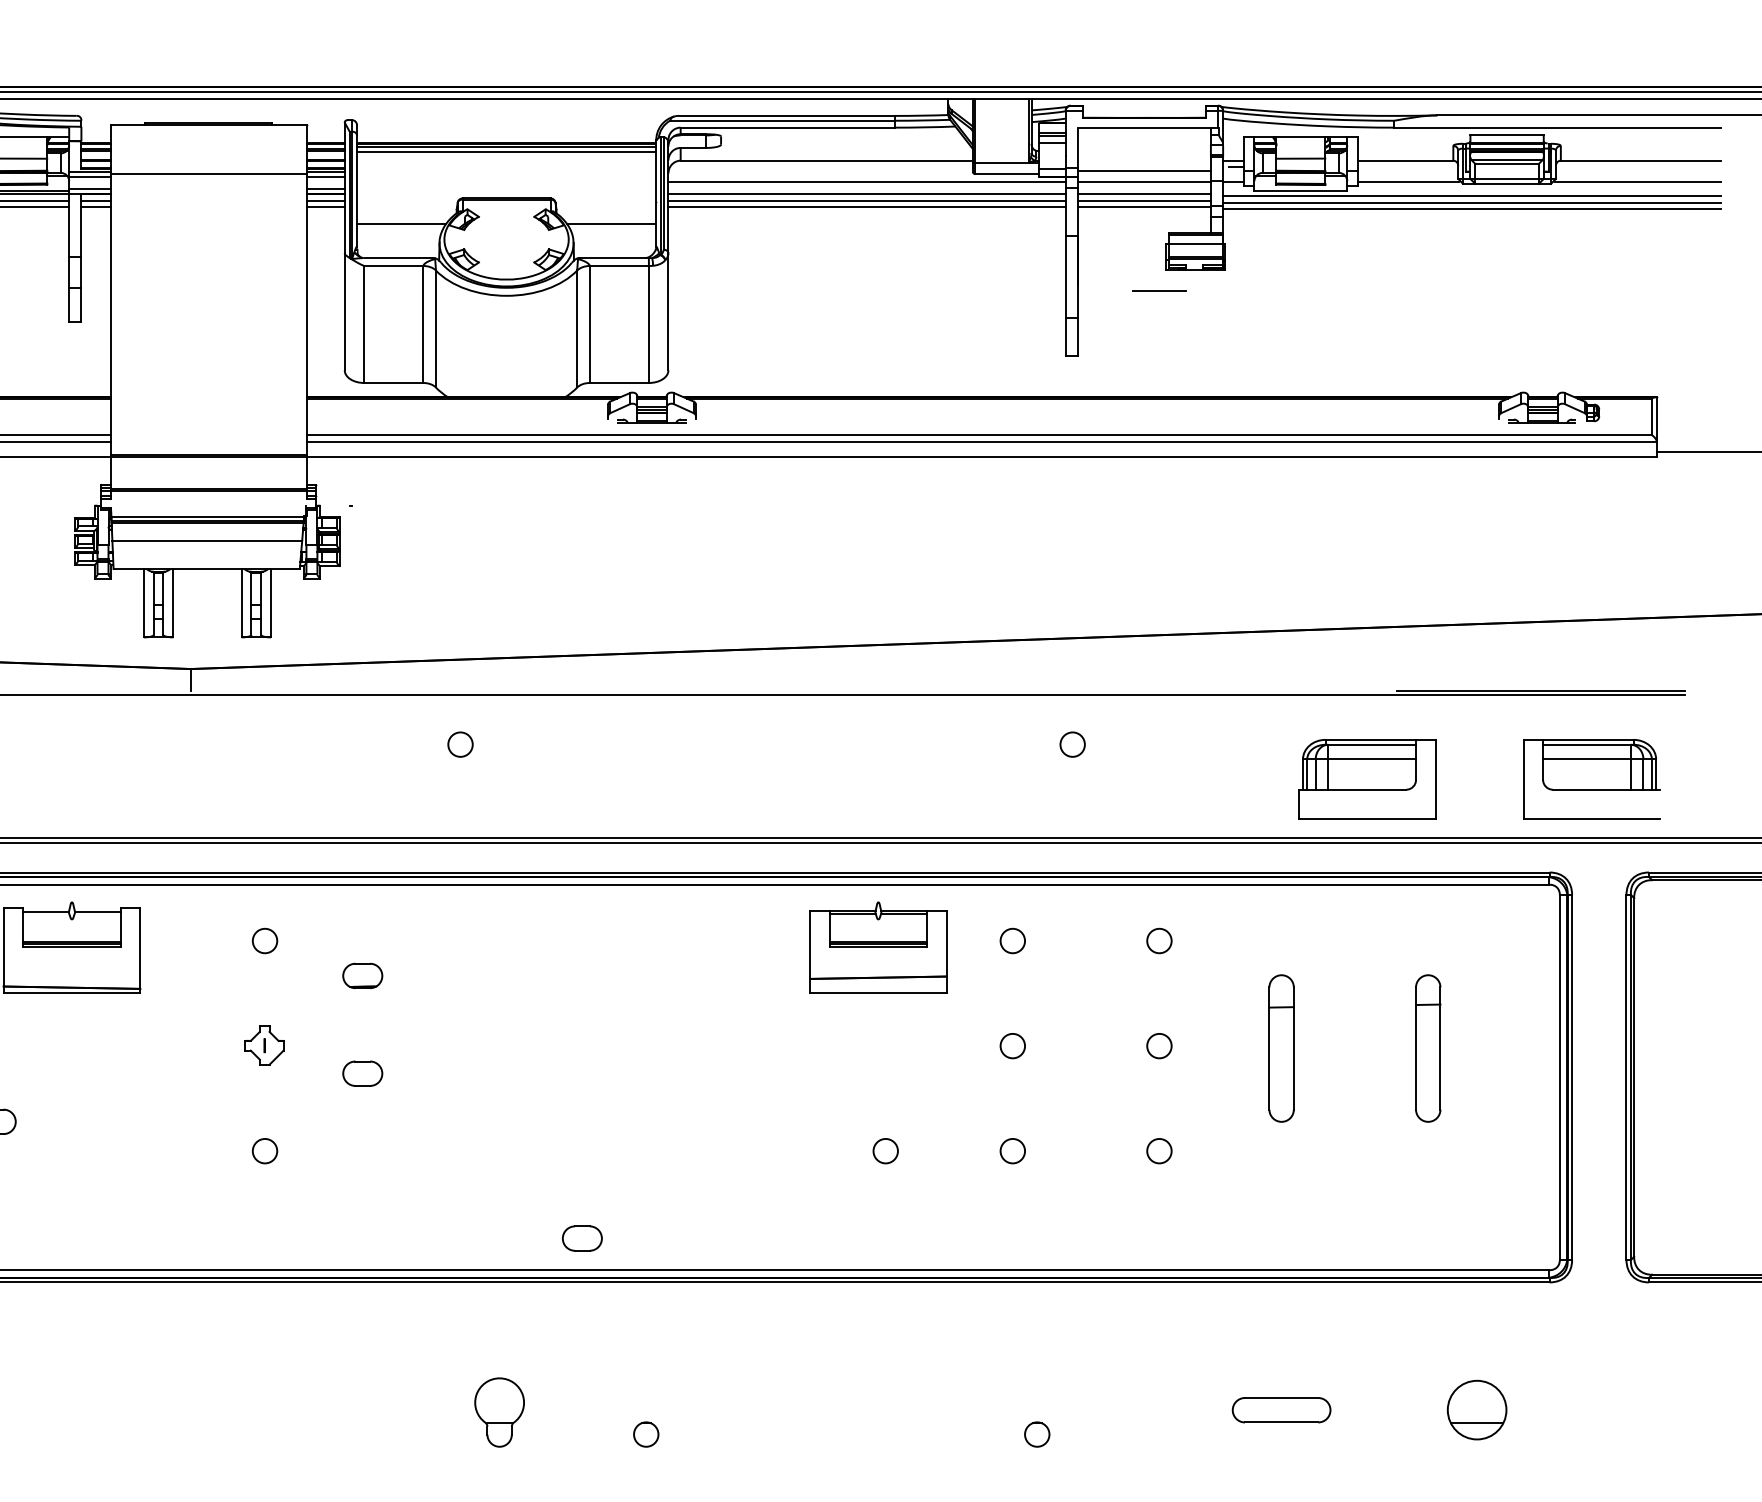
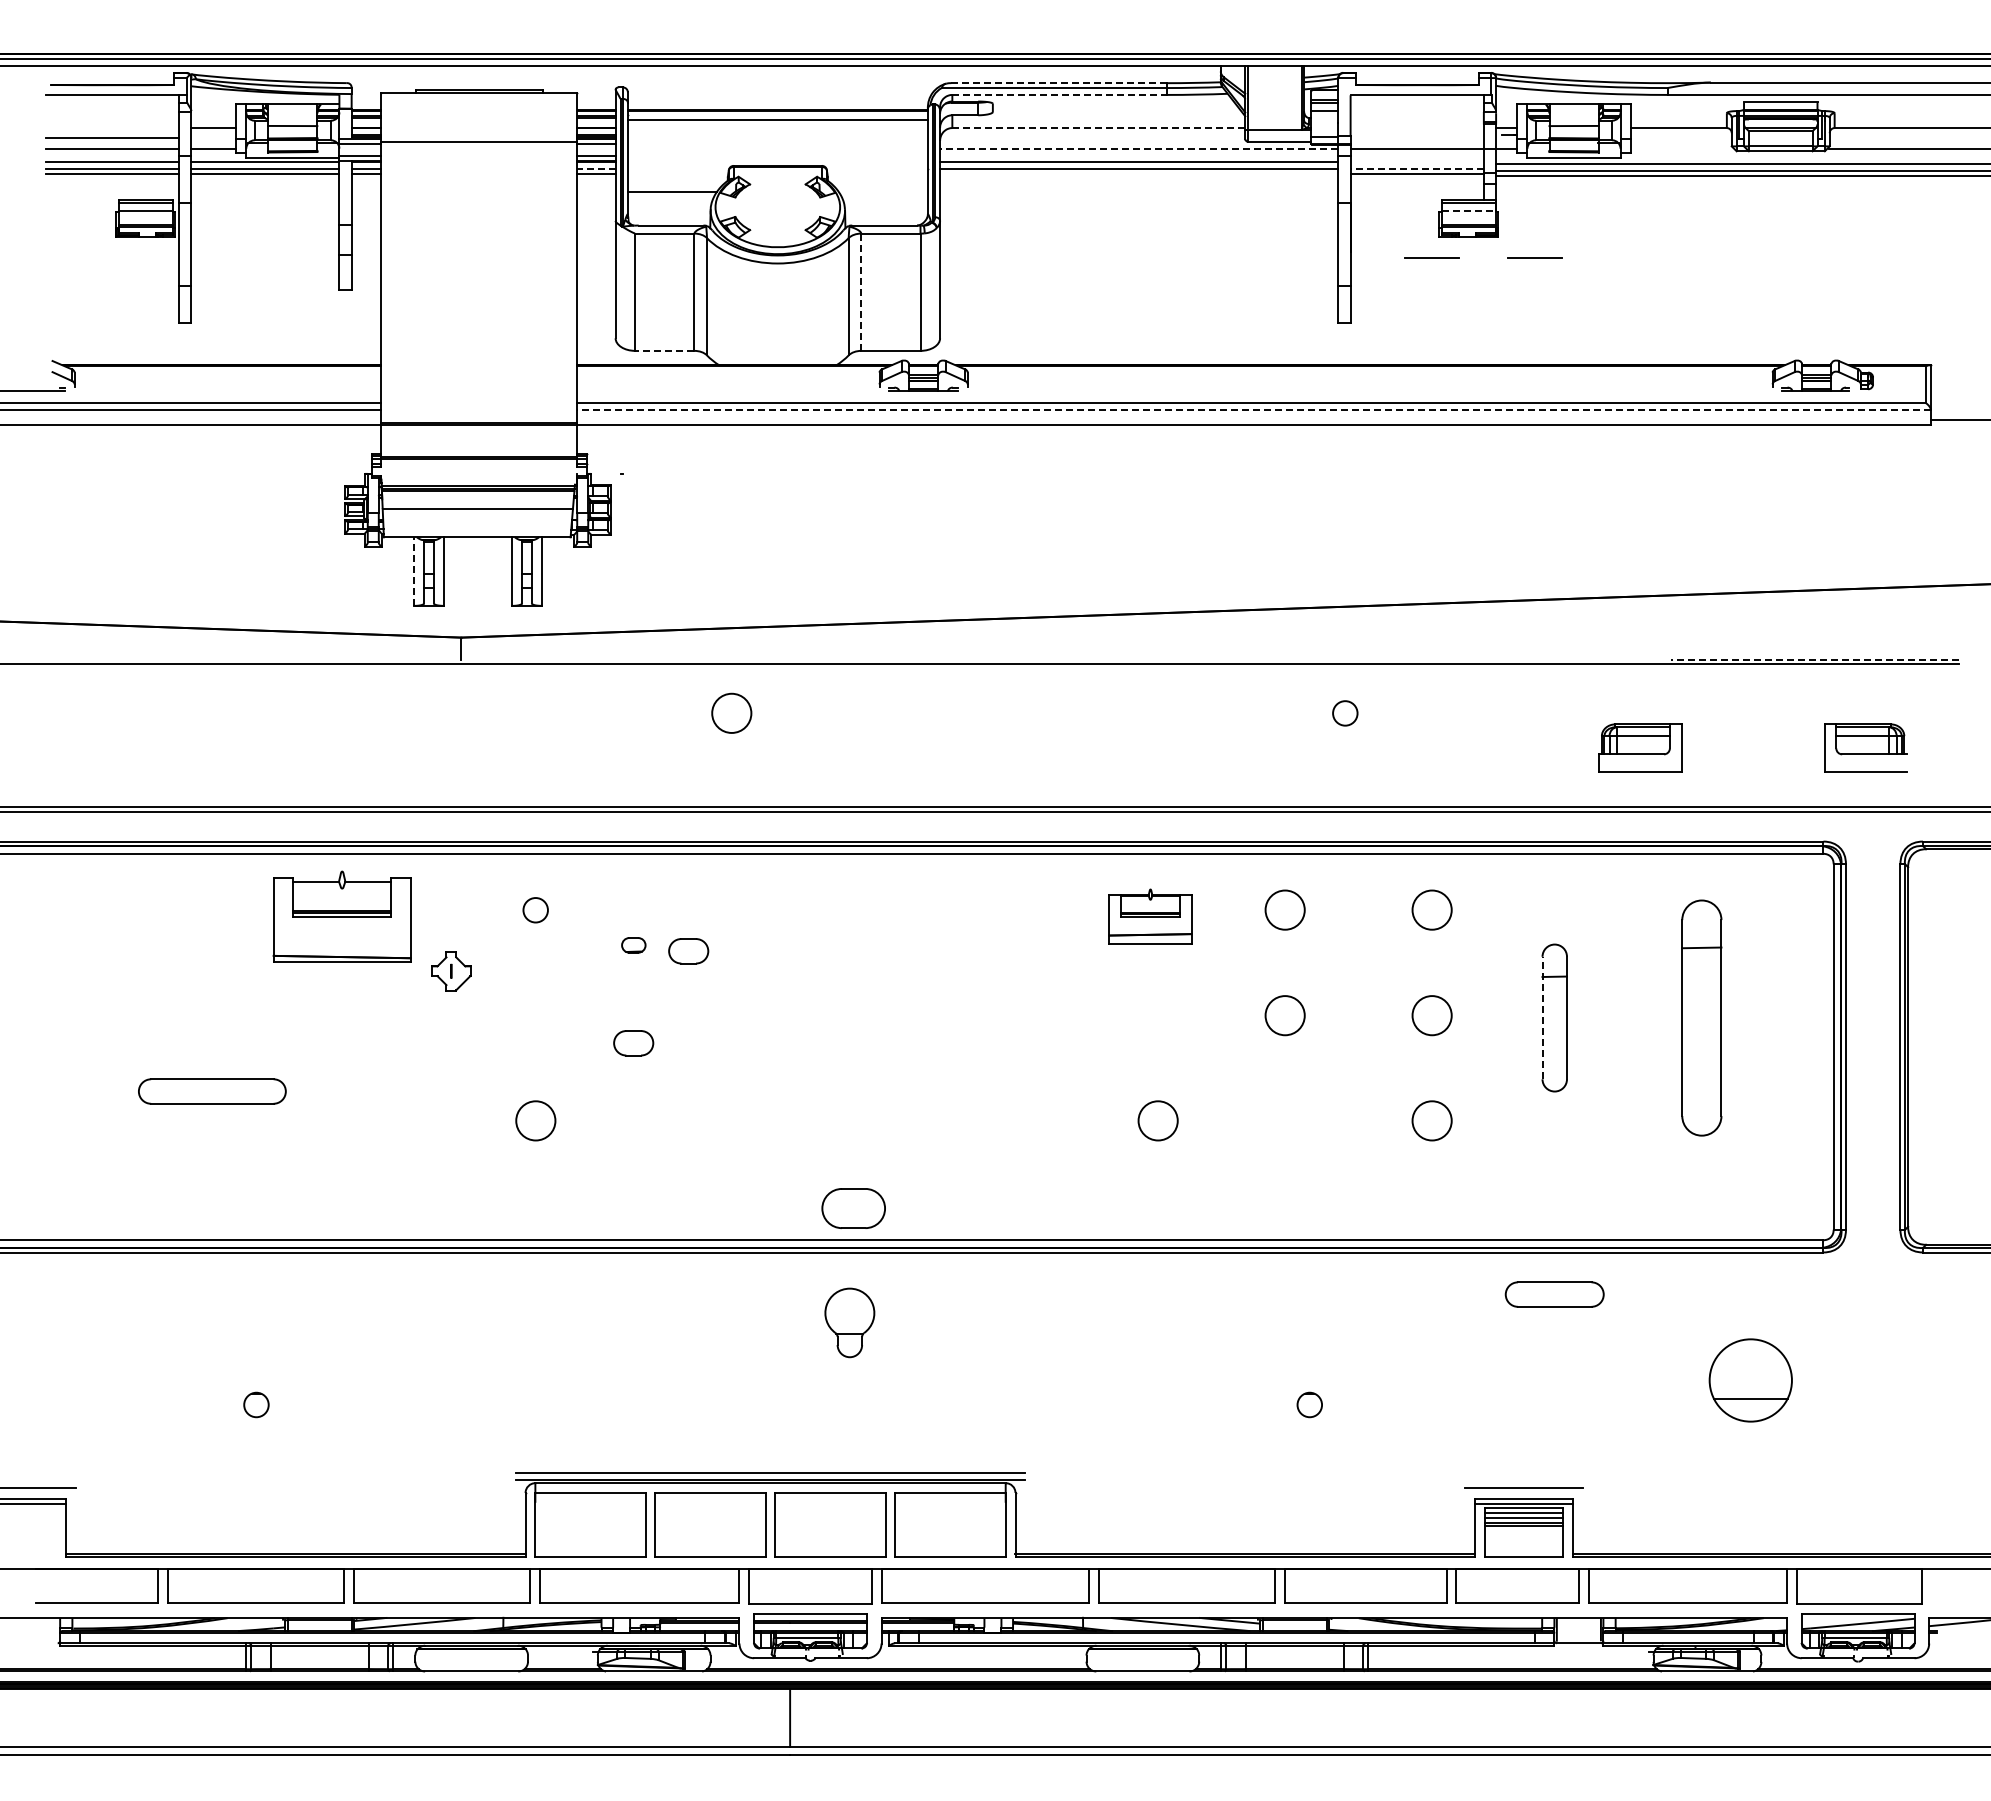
line: (787, 116) -> (1059, 83), solid -> dashed
line: (788, 127) -> (1060, 94), solid -> dashed
line: (506, 147) -> (777, 114), removed
line: (827, 161) -> (1099, 128), solid -> dashed
line: (1143, 171) -> (1416, 138), removed
line: (866, 182) -> (1138, 149), solid -> dashed
line: (1408, 182) -> (1681, 149), removed
line: (1143, 194) -> (1416, 161), removed
line: (325, 201) -> (596, 168), solid -> dashed
line: (1144, 201) -> (1417, 168), solid -> dashed
line: (867, 207) -> (1139, 174), removed
line: (610, 223) -> (882, 191), removed
line: (1195, 243) -> (1468, 211), solid -> dashed
line: (1261, 289) -> (1534, 257), added
line: (590, 324) -> (861, 292), solid -> dashed
line: (393, 382) -> (664, 350), solid -> dashed
line: (982, 442) -> (1254, 410), solid -> dashed
line: (144, 603) -> (414, 571), solid -> dashed
line: (1540, 690) -> (1814, 659), solid -> dashed
circle: (460, 744) -> (731, 713), size x1.6
part: (1367, 778) -> (1640, 747), size x0.6
part: (1591, 778) -> (1865, 747), size x0.6
circle: (1013, 941) -> (1285, 910), size x1.6
circle: (1159, 941) -> (1432, 910), size x1.6
part: (878, 947) -> (1150, 916), size x0.6
part: (362, 976) -> (633, 945), size x0.6
part: (417, 982) -> (688, 951), added
part: (264, 1046) -> (451, 971), moved
circle: (1013, 1046) -> (1285, 1015), size x1.6
circle: (1159, 1046) -> (1432, 1015), size x1.6
line: (1269, 1048) -> (1542, 1017), solid -> dashed
part: (1428, 1048) -> (1701, 1017), size x1.6
circle: (264, 1150) -> (535, 1120), size x1.6
circle: (885, 1150) -> (1157, 1120), size x1.6
circle: (1013, 1150) -> (1285, 1120), removed
circle: (1159, 1150) -> (1432, 1120), size x1.6
part: (582, 1238) -> (853, 1208), size x1.6
part: (1281, 1410) -> (1554, 1294), moved
part: (1476, 1410) -> (1750, 1380), size x1.4
part: (499, 1412) -> (849, 1322), moved
part: (645, 1434) -> (917, 1404), removed

